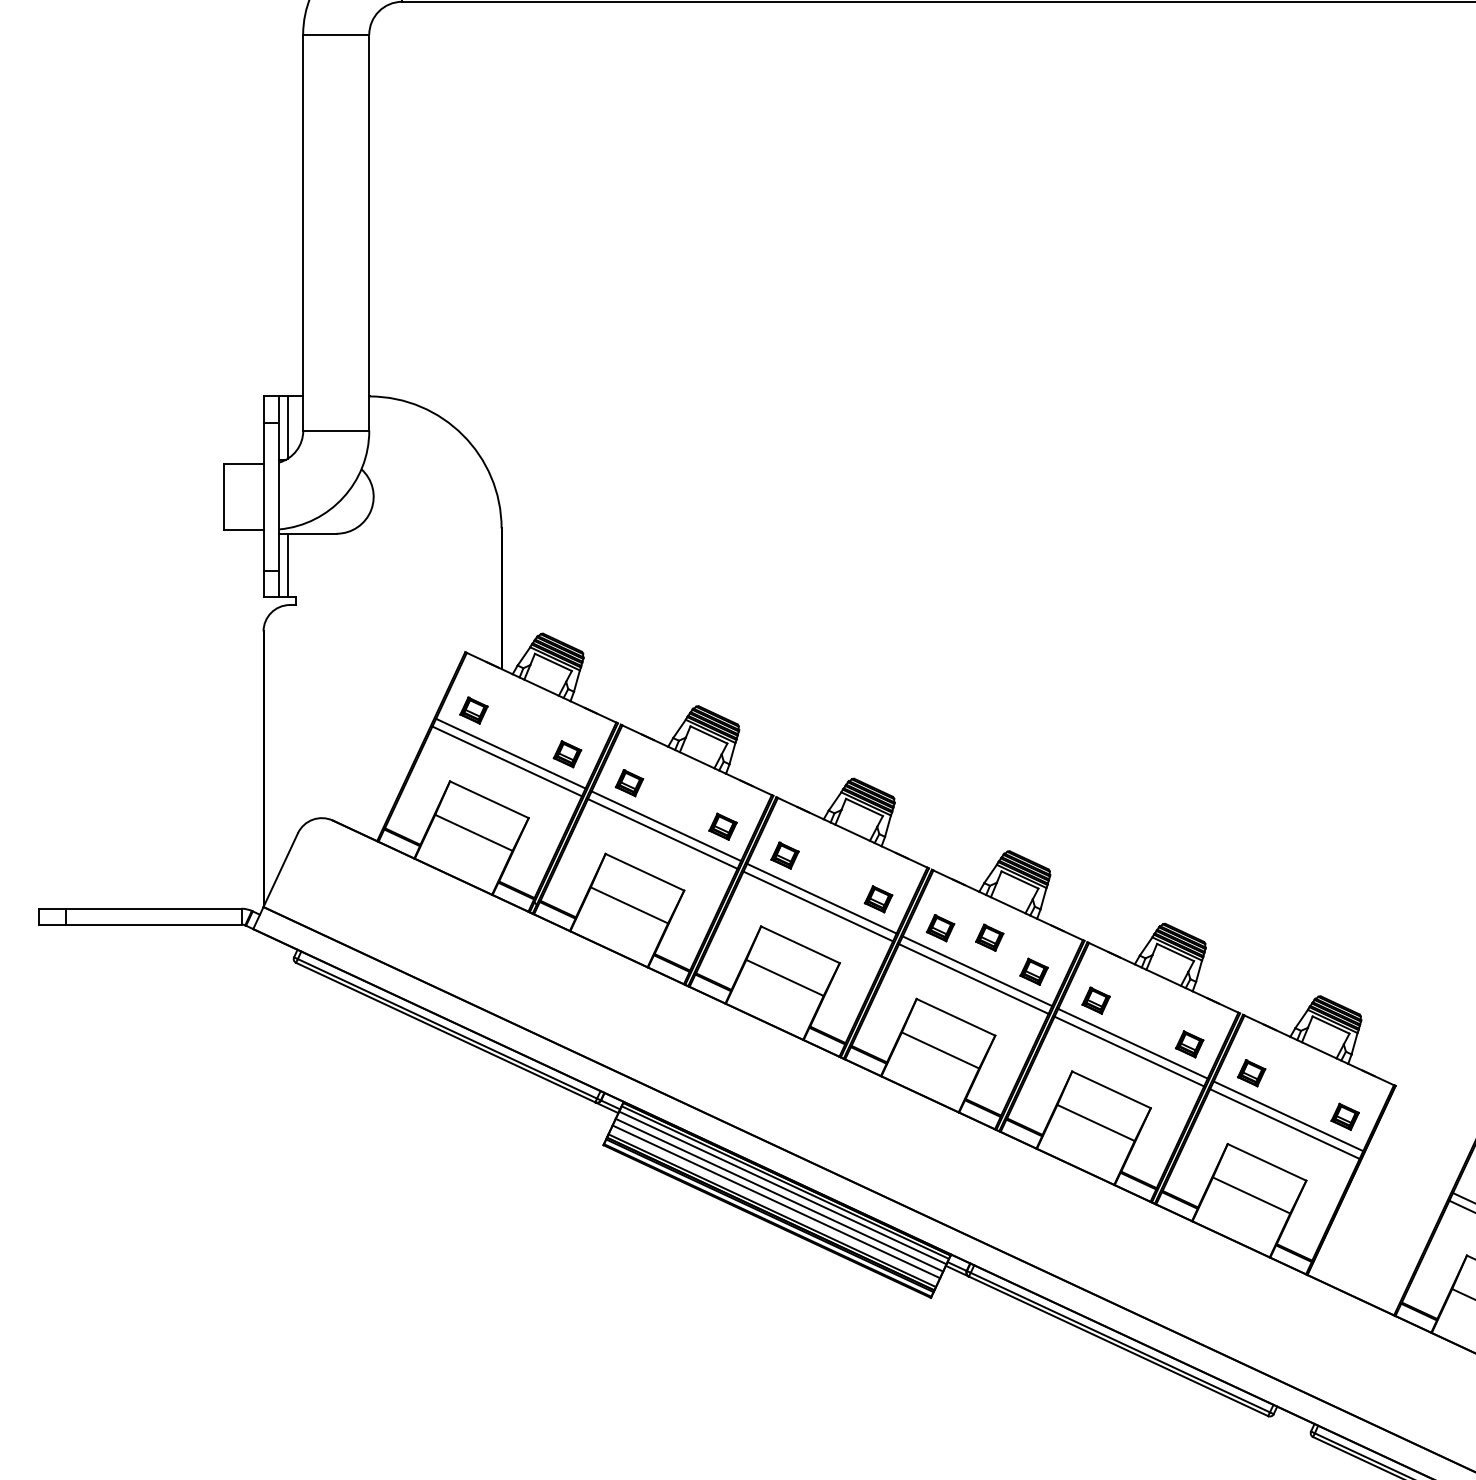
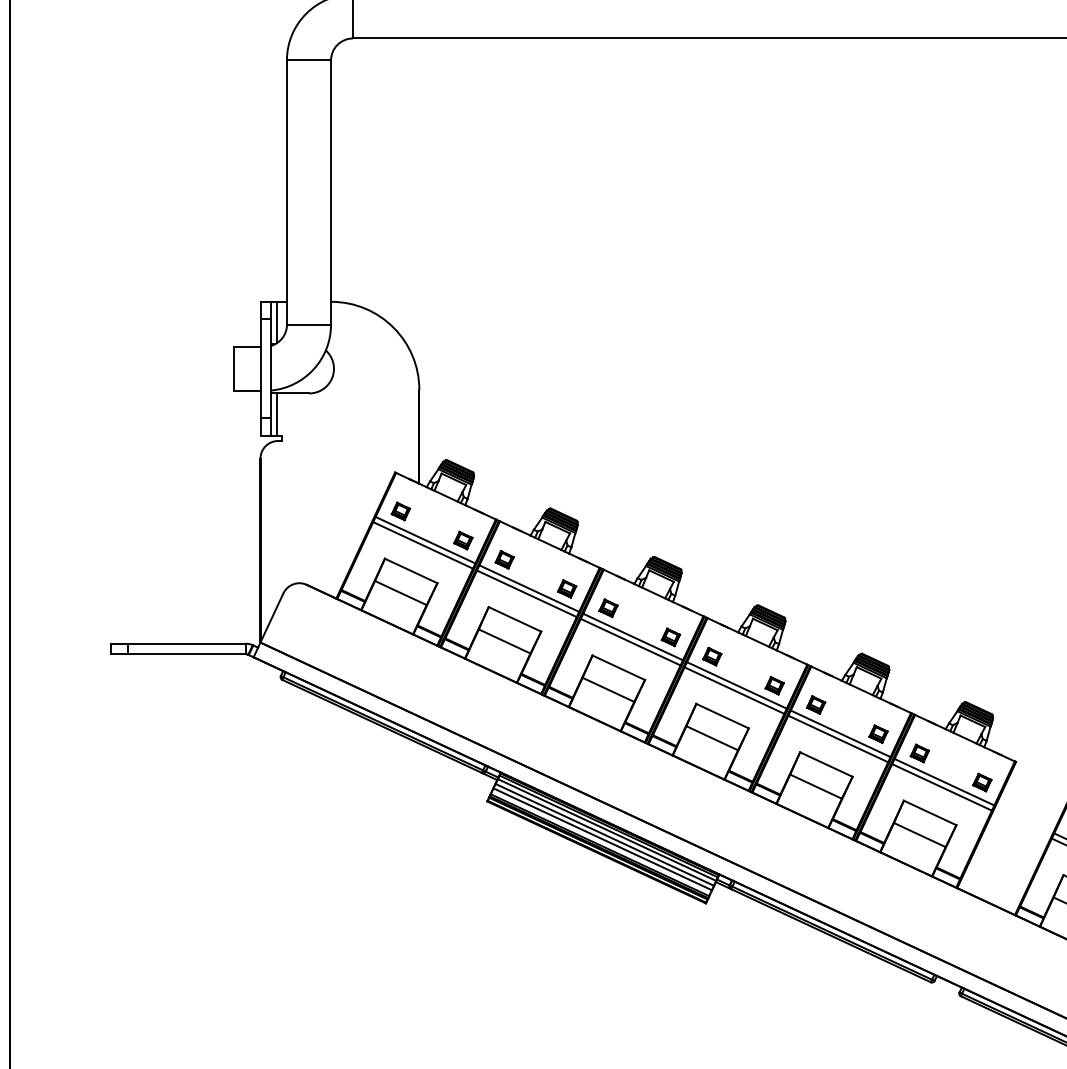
part: (990, 936) -> (745, 662), removed

